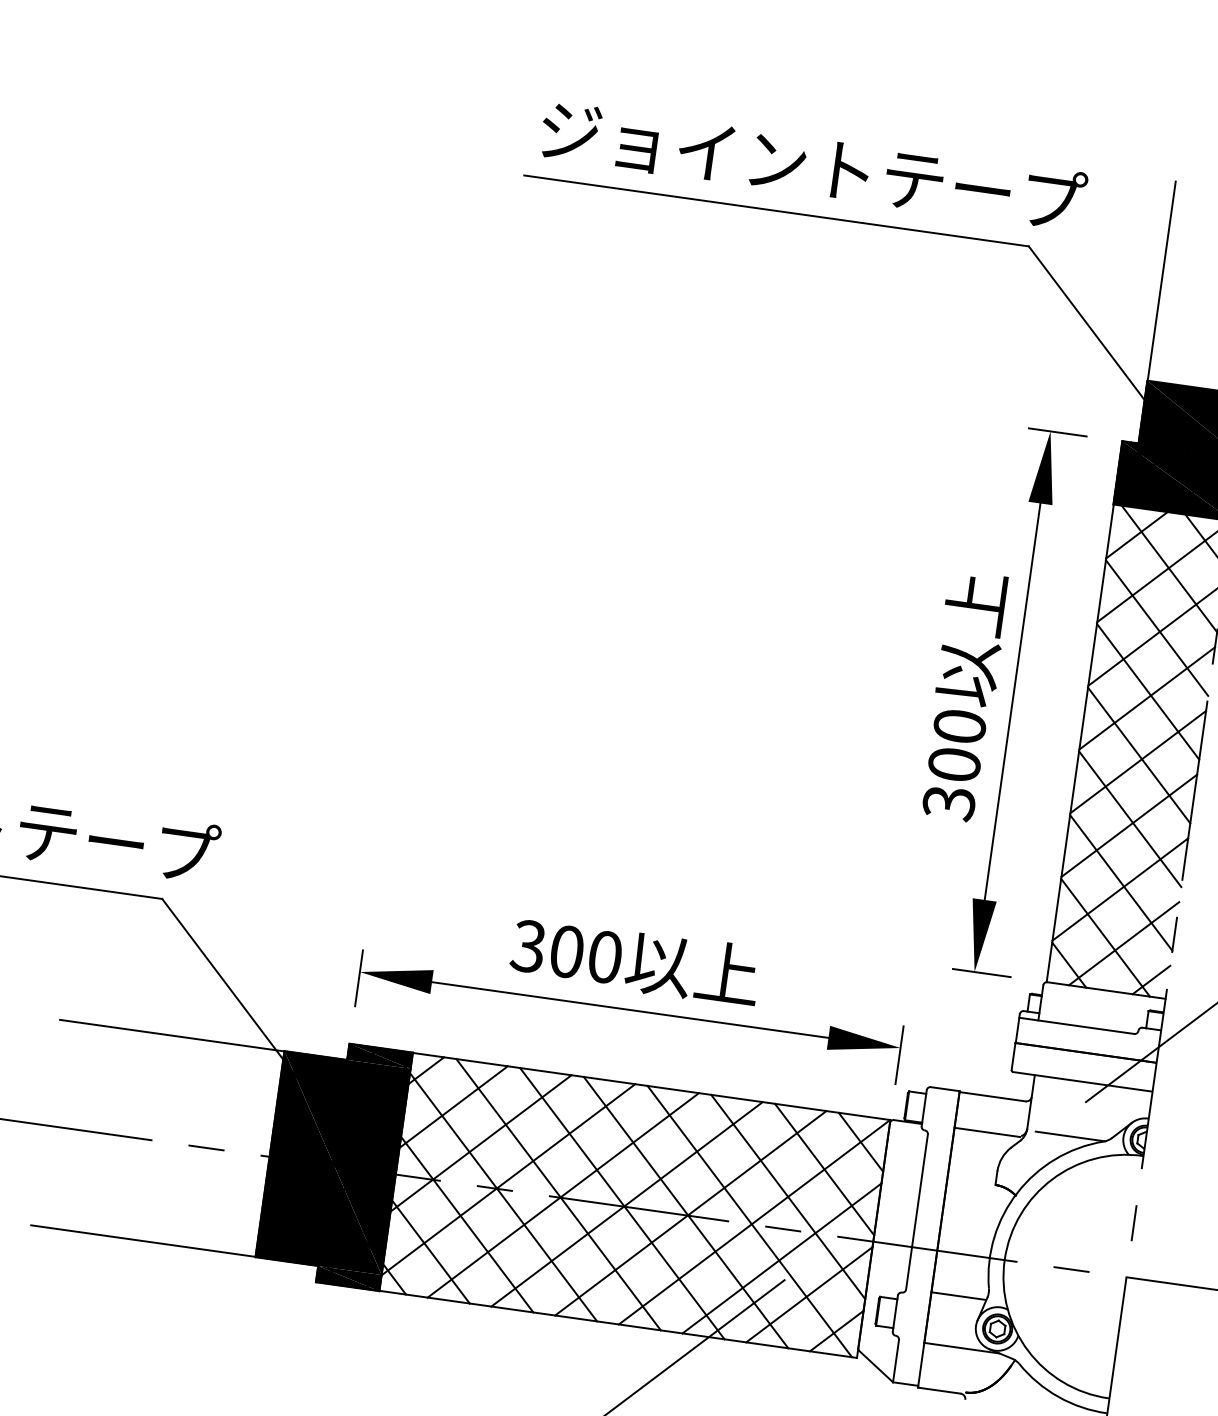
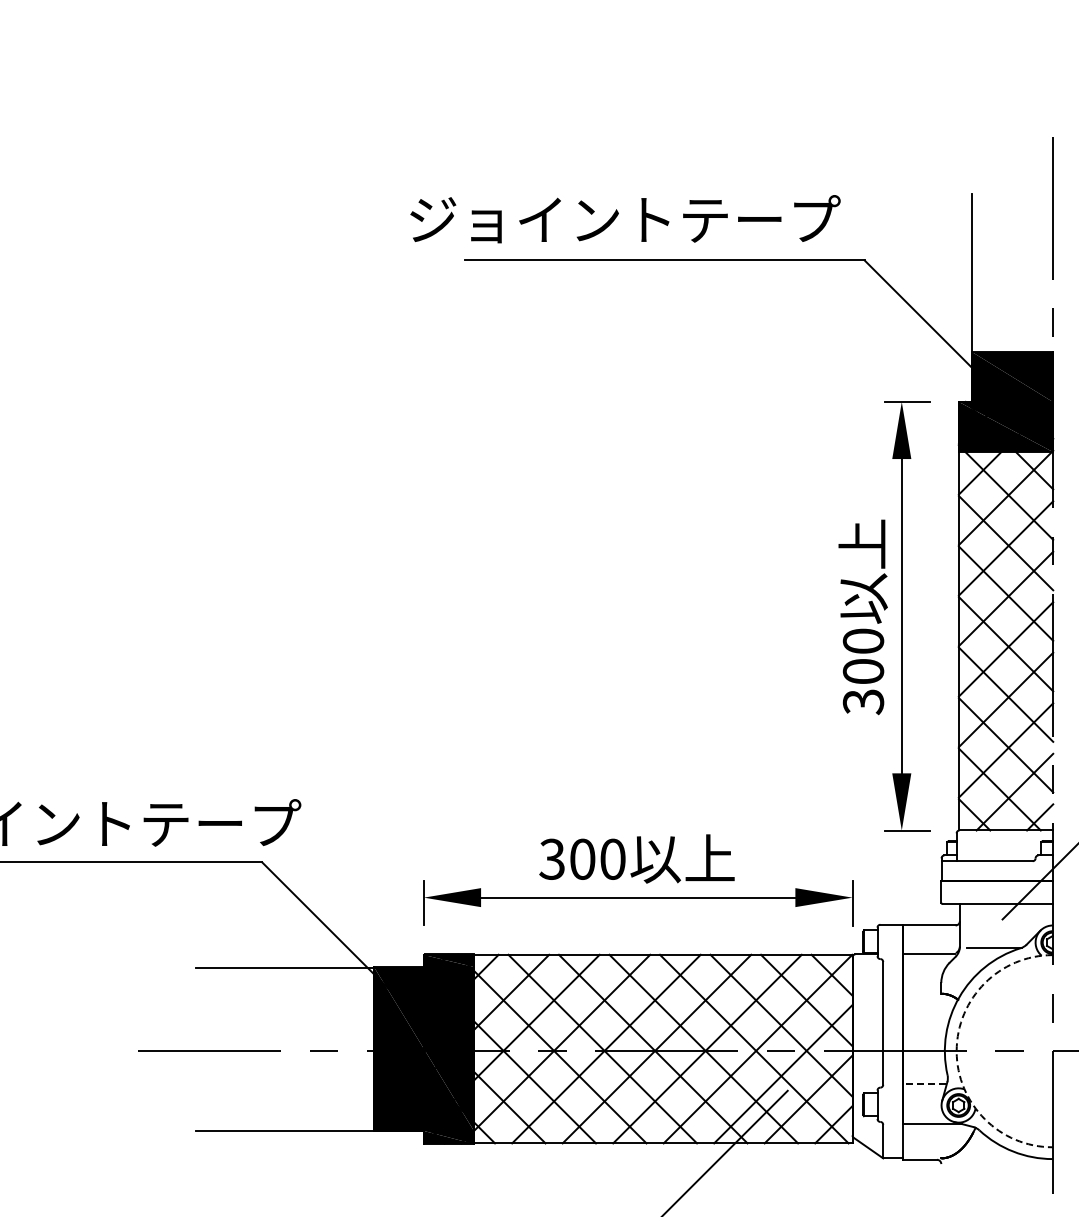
text: (813, 166) -> (625, 219), moved
arc: (1004, 1260) -> (956, 1051), solid -> dashed
line: (958, 1296) -> (924, 1084), solid -> dashed

